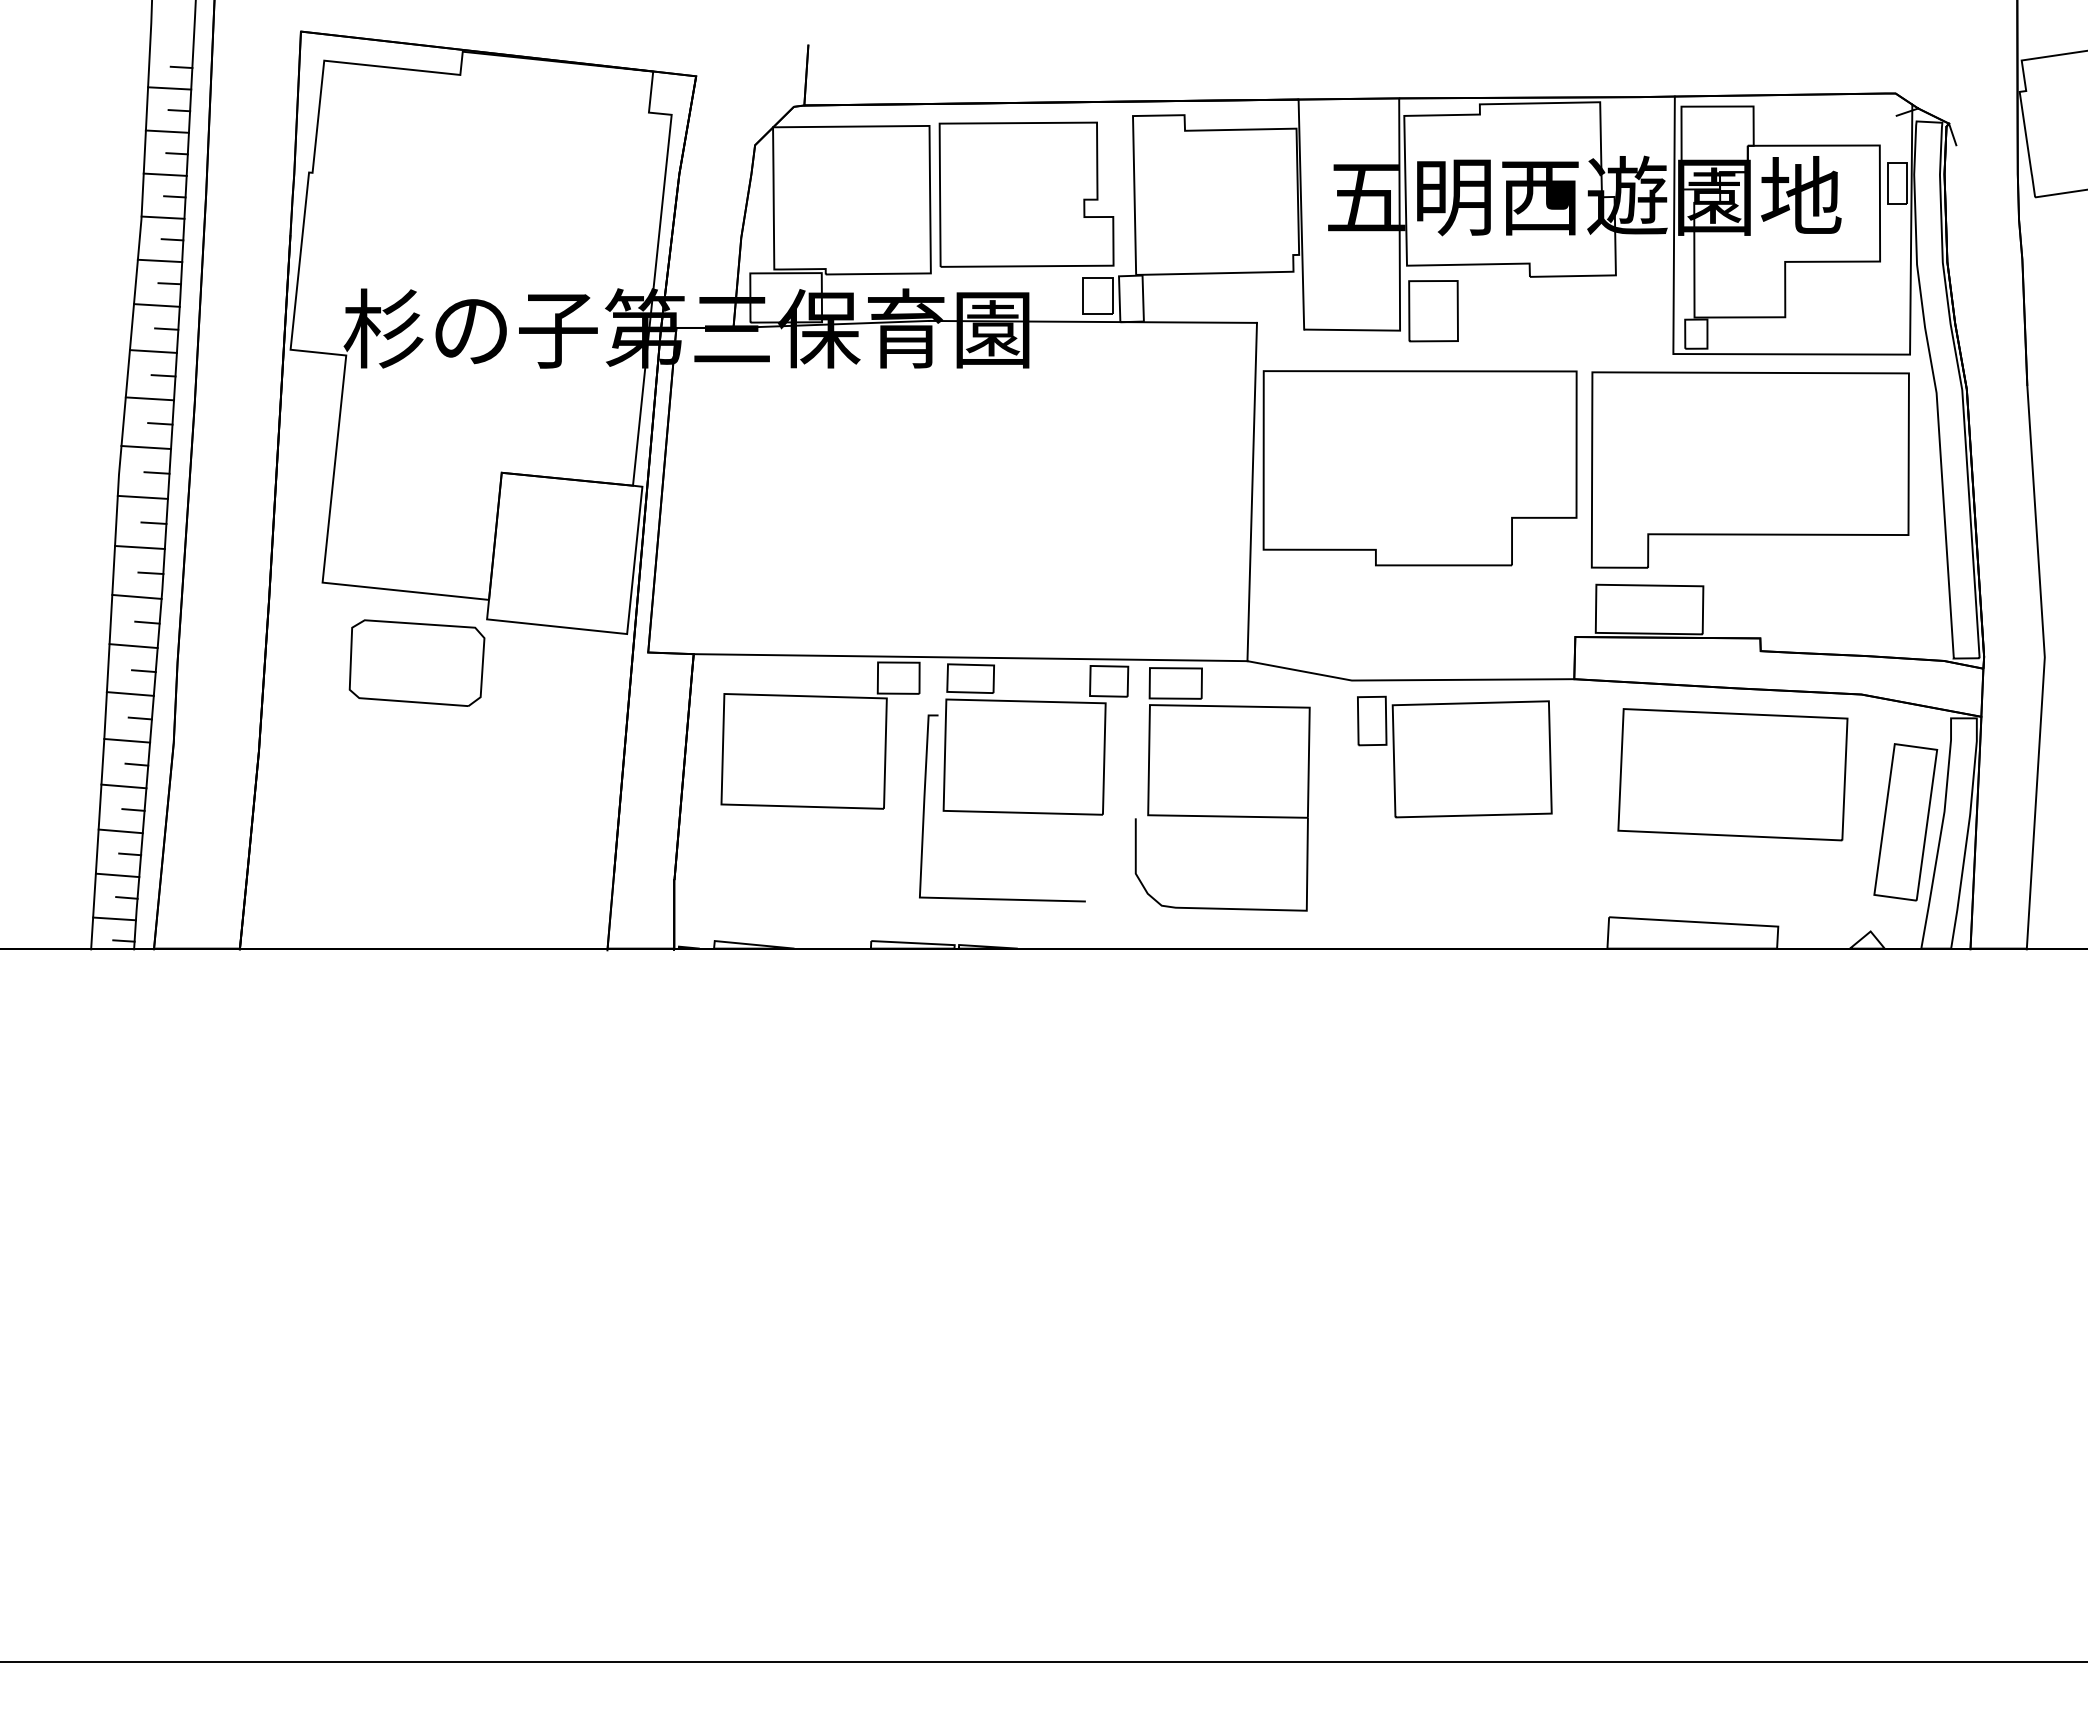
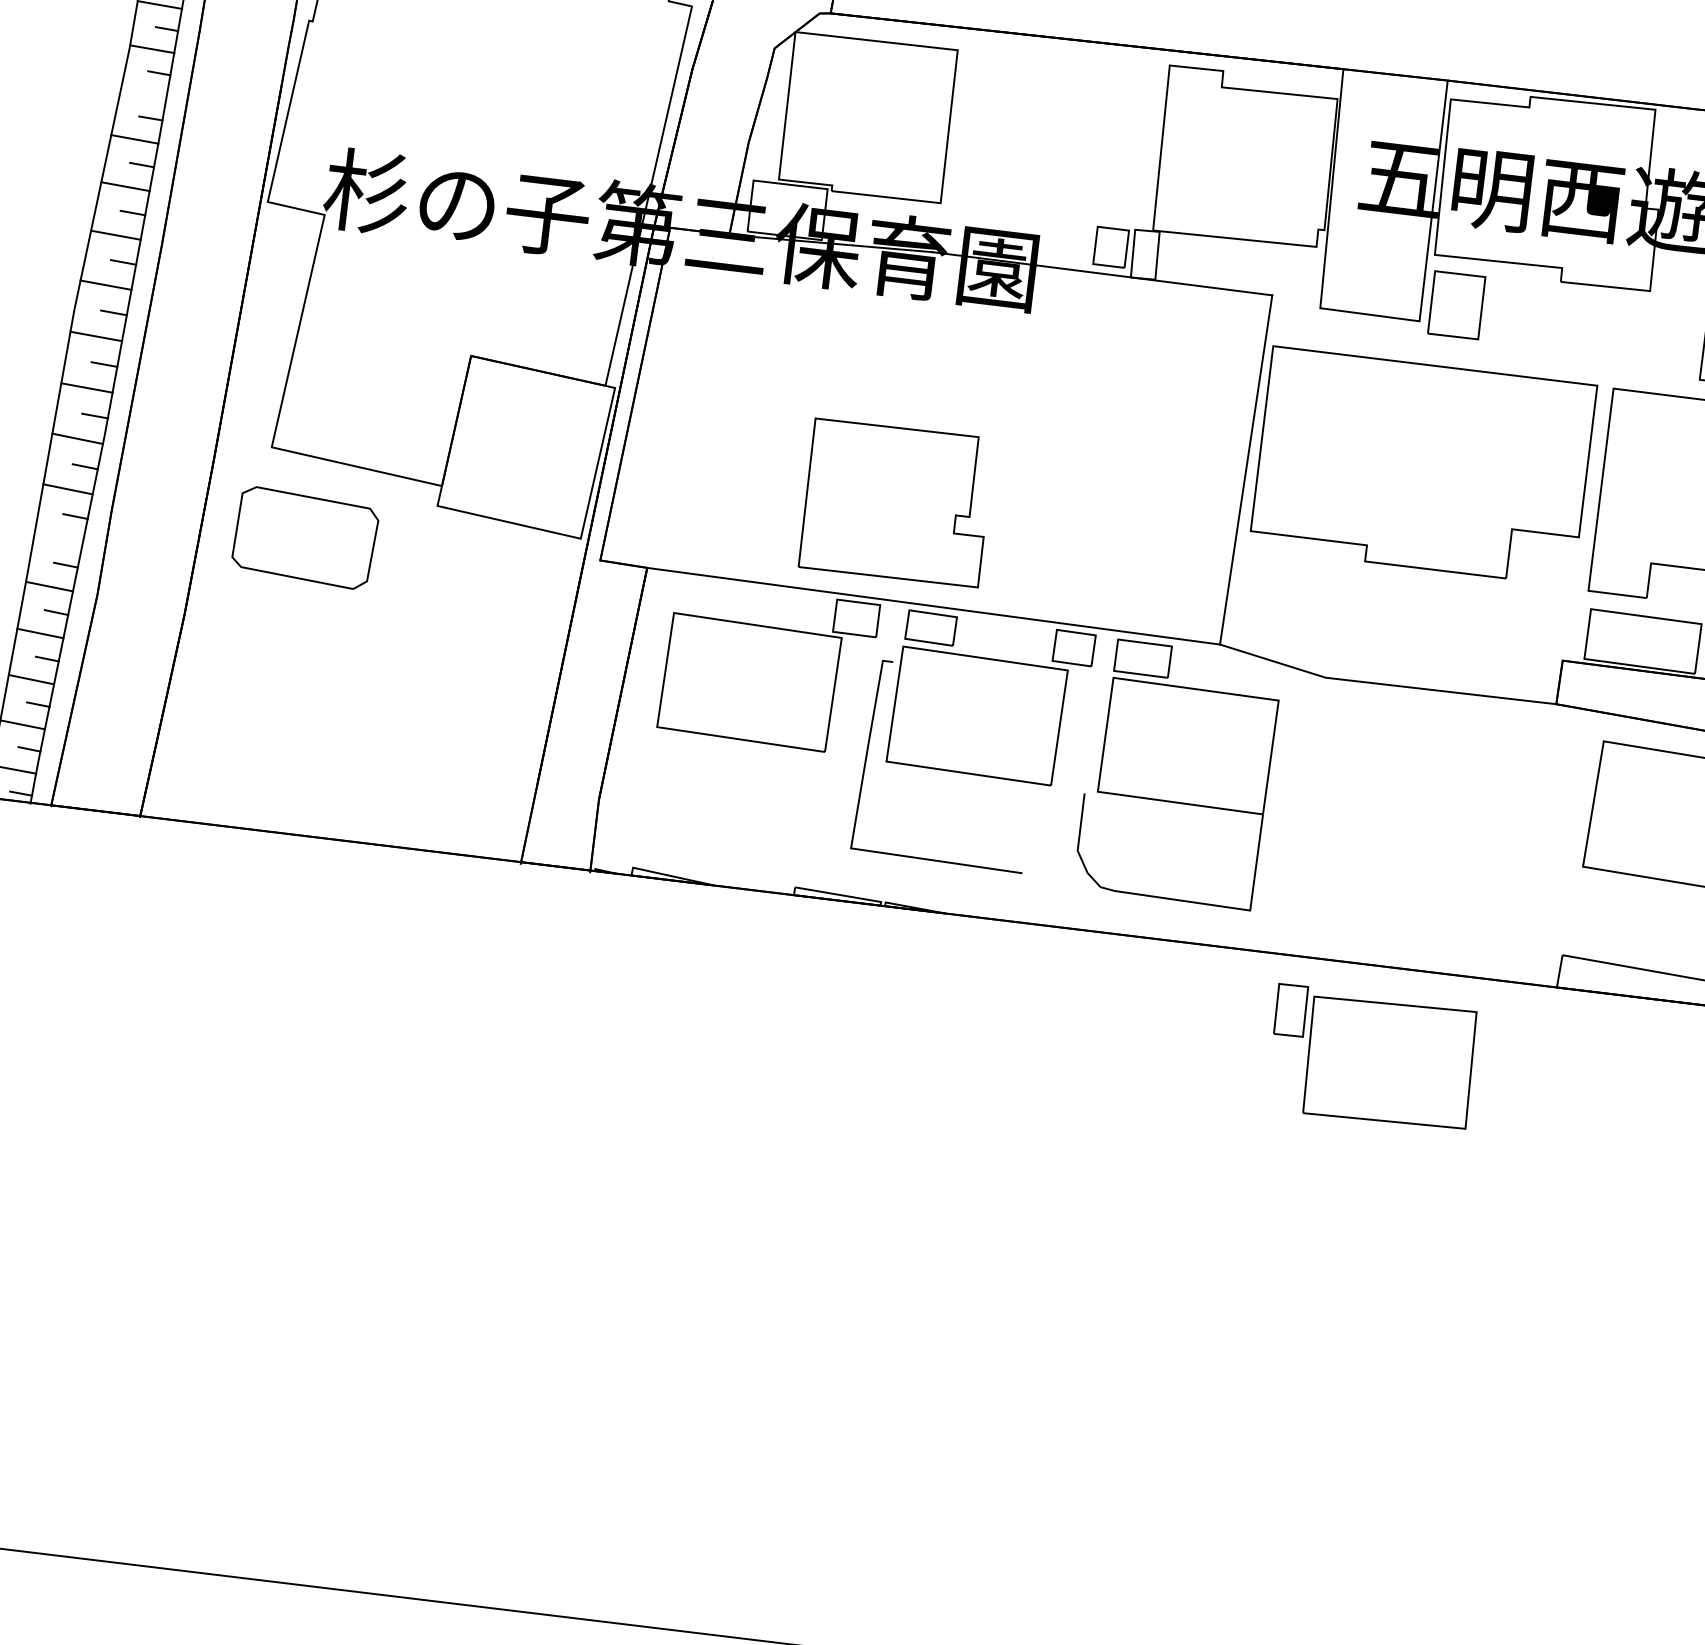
part: (1026, 194) -> (896, 502), moved
line: (159, 260) -> (143, 93), removed
part: (416, 662) -> (304, 537), moved
line: (129, 693) -> (57, 537), removed
part: (1454, 756) -> (1371, 1057), moved

